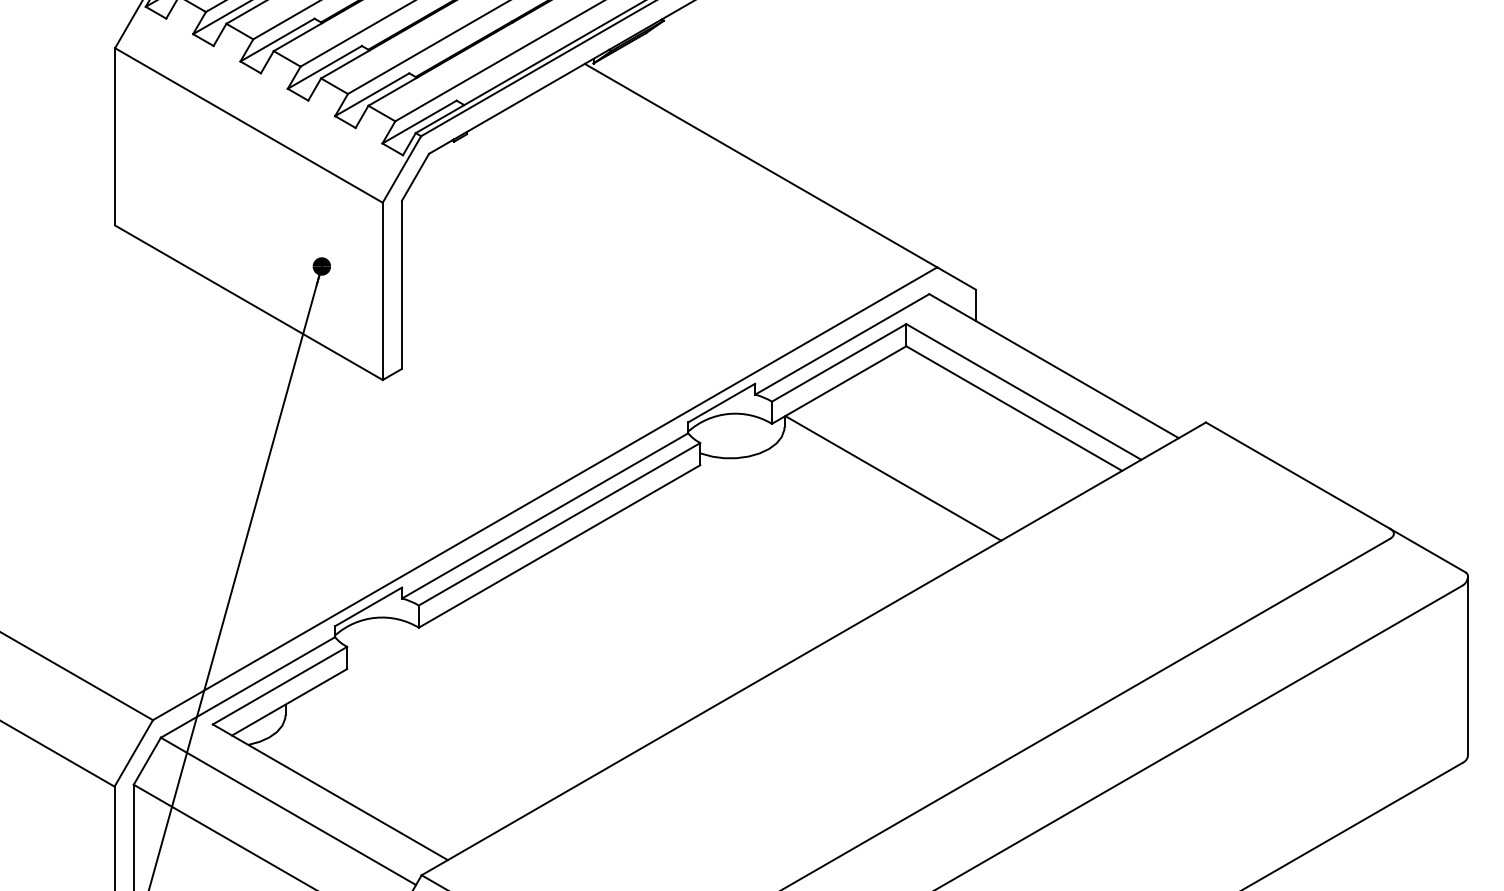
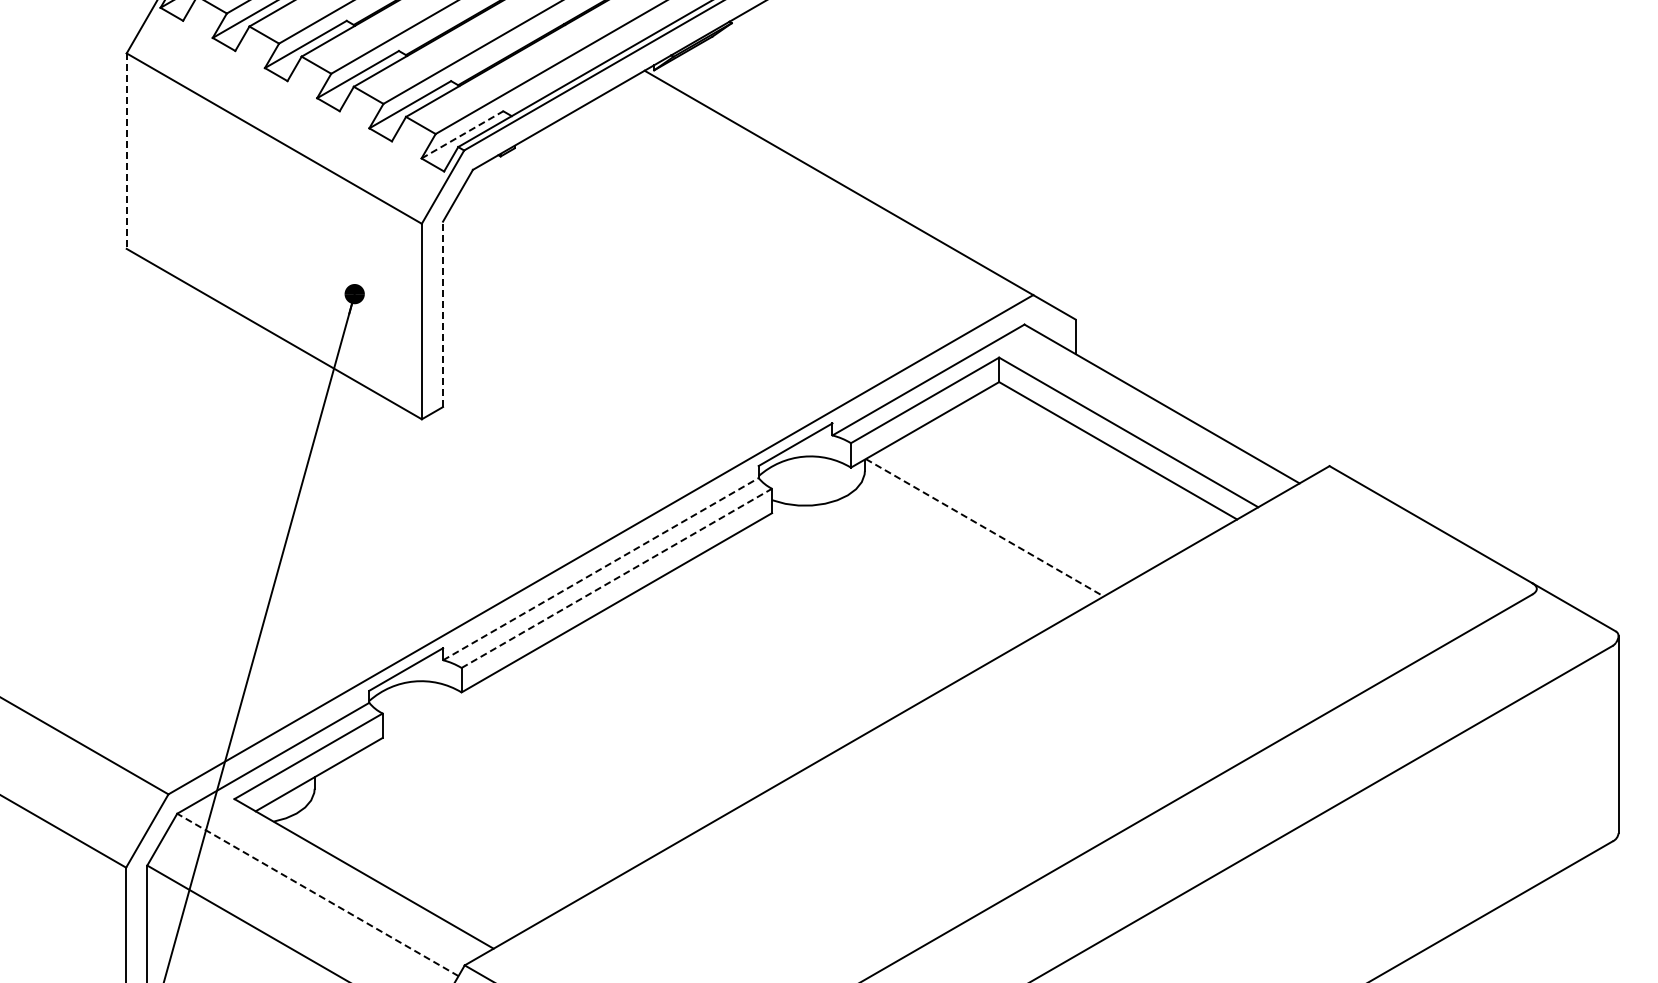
line: (419, 121) -> (462, 134), solid -> dashed
line: (114, 137) -> (126, 151), solid -> dashed
line: (402, 284) -> (443, 314), solid -> dashed
line: (893, 479) -> (985, 528), solid -> dashed
line: (545, 515) -> (601, 568), solid -> dashed
line: (560, 524) -> (617, 578), solid -> dashed
line: (288, 810) -> (317, 894), solid -> dashed

